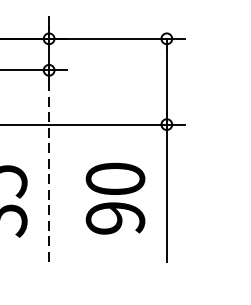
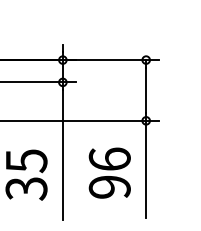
line: (48, 173) -> (62, 155), dashed -> solid
text: (115, 177) -> (109, 158), 90 -> 96

